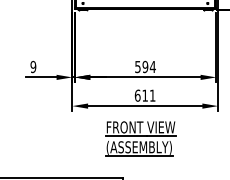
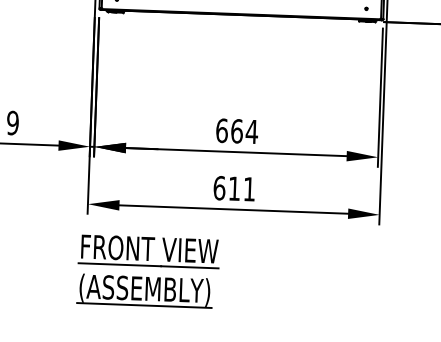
text: (141, 66) -> (229, 130), 594 -> 664
part: (140, 138) -> (147, 271), moved

